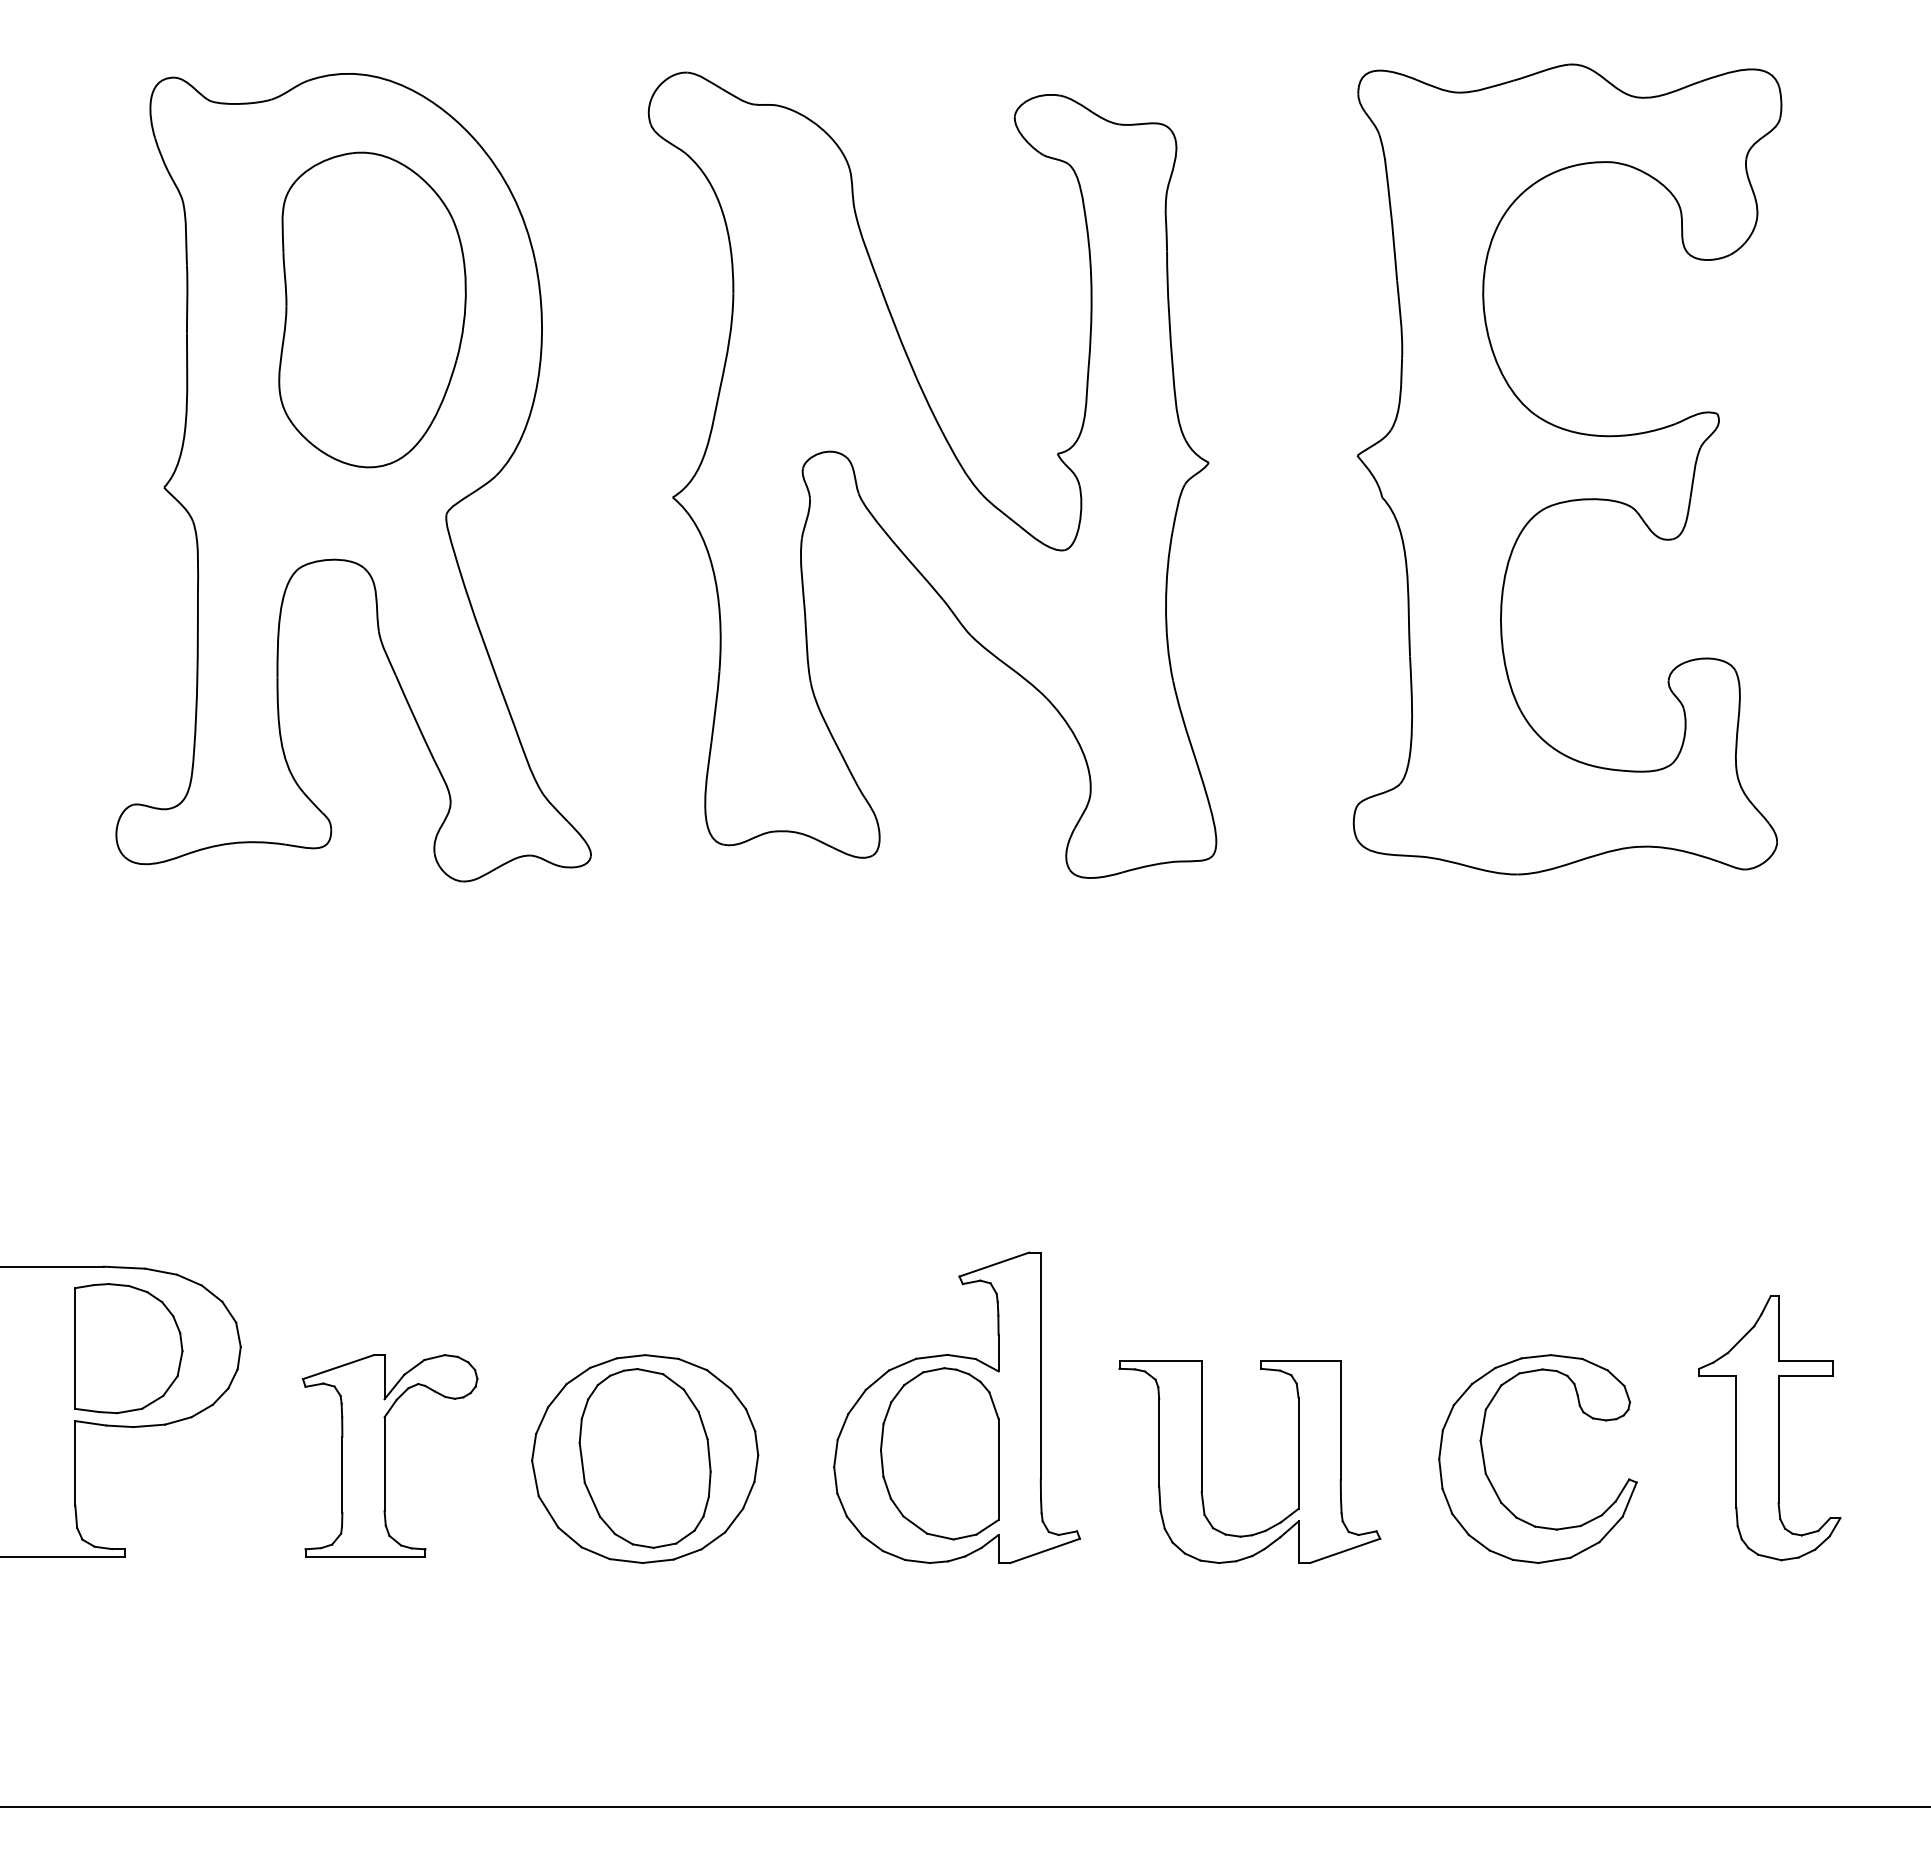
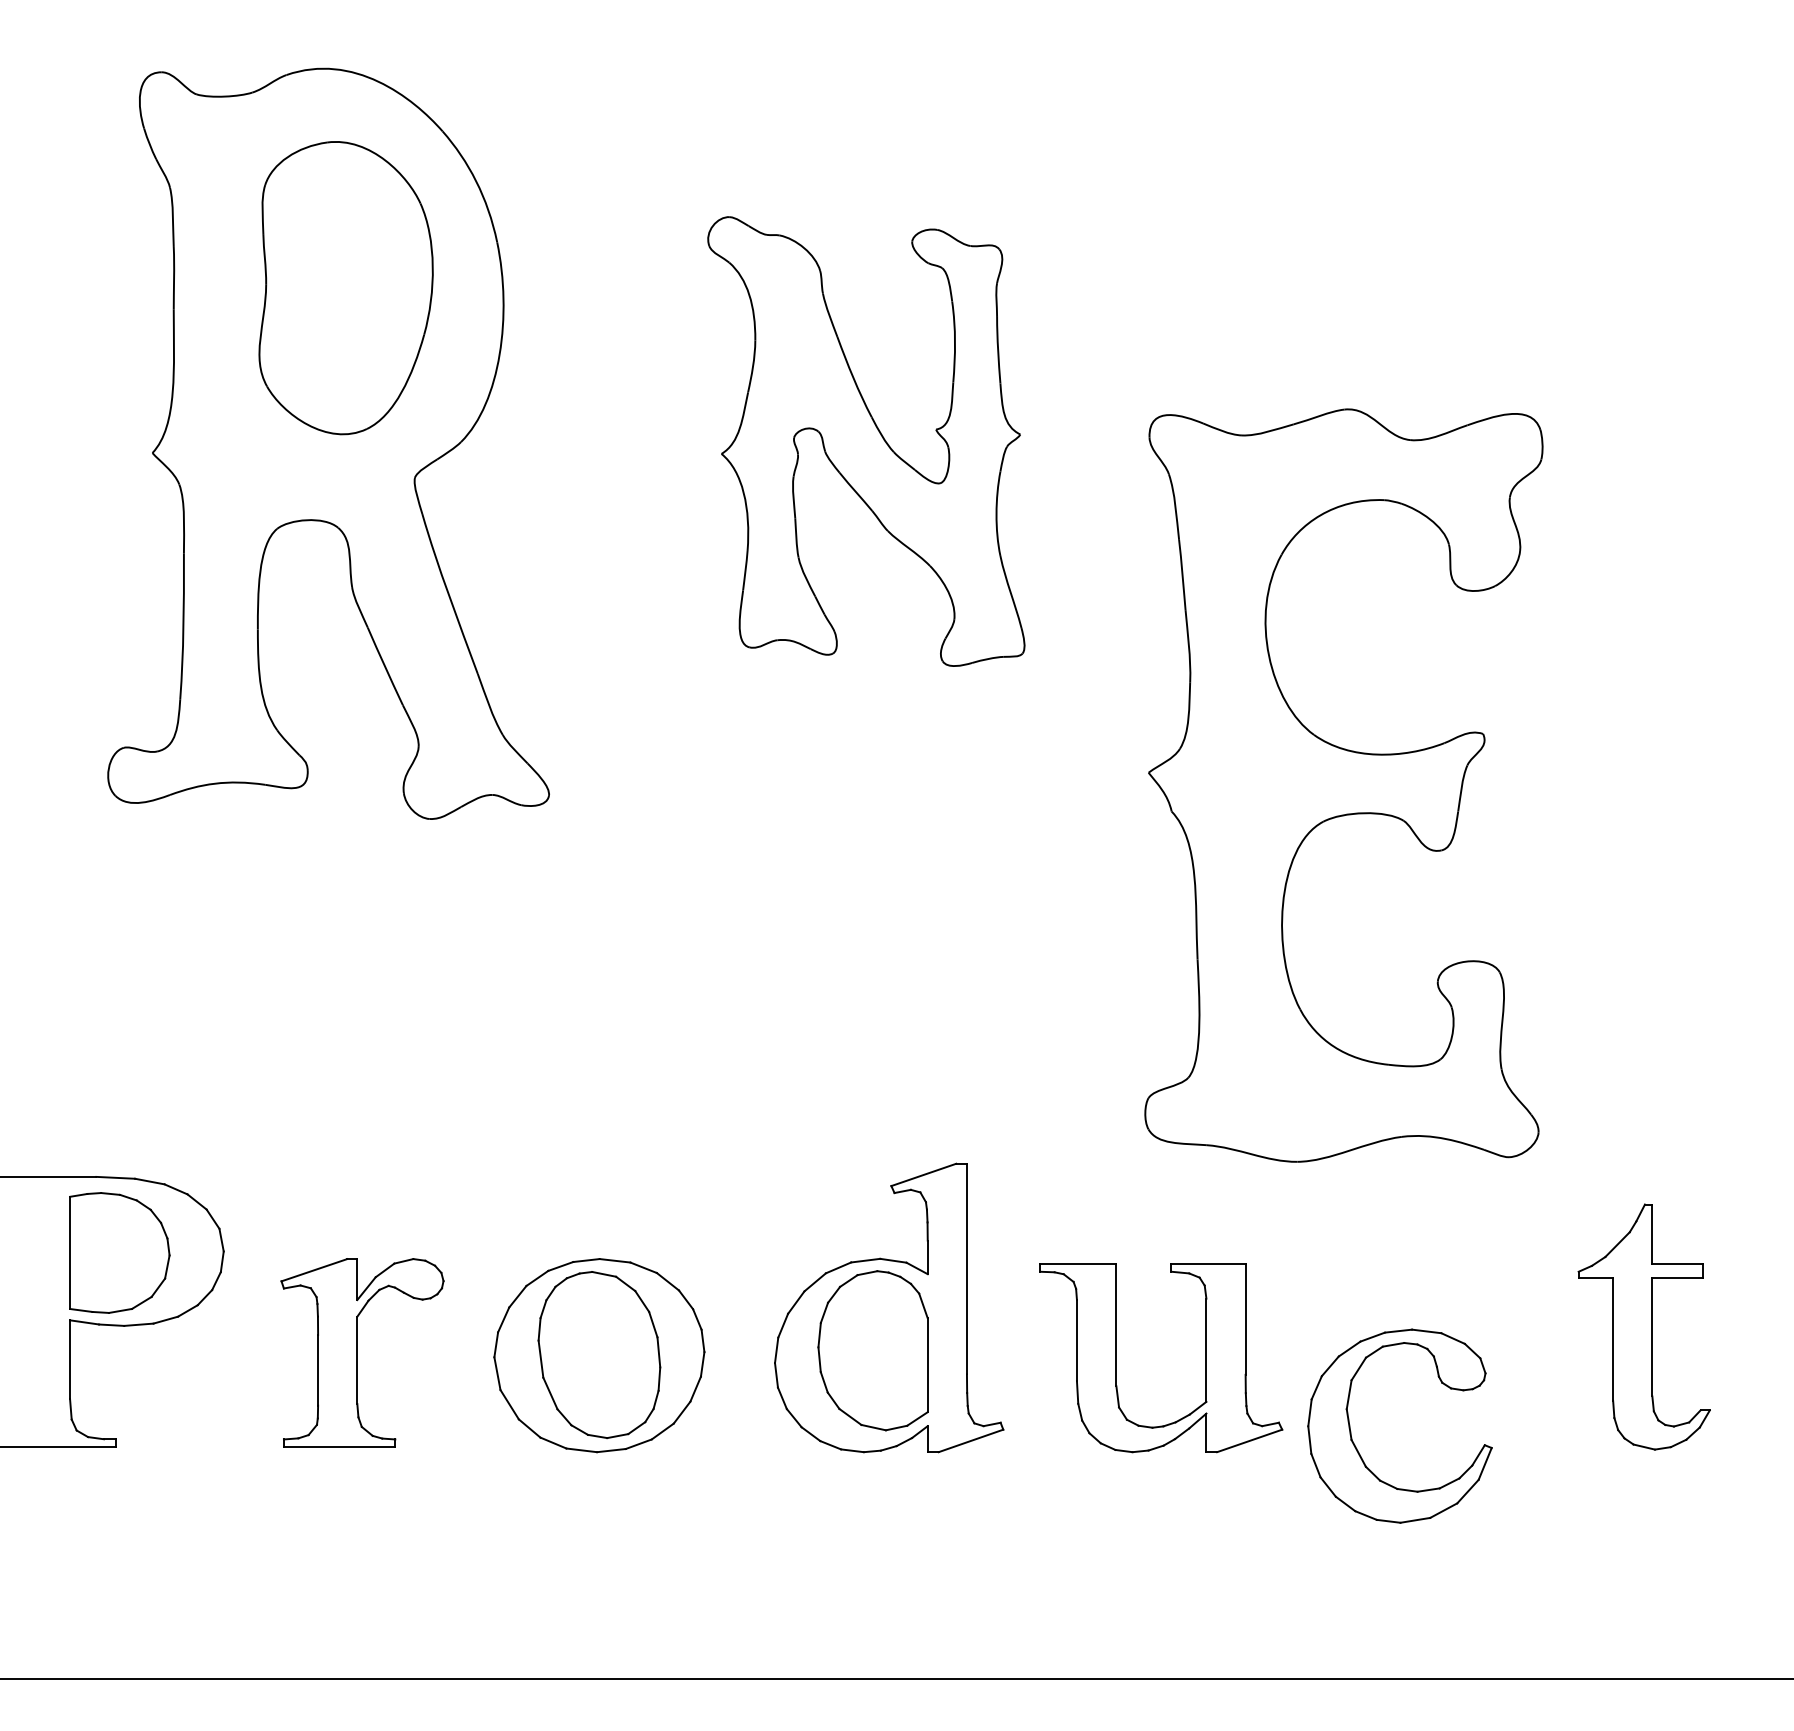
part: (1567, 469) -> (1343, 785), moved
part: (932, 474) -> (866, 440), size x0.6
part: (1493, 1485) -> (1358, 1450), moved

